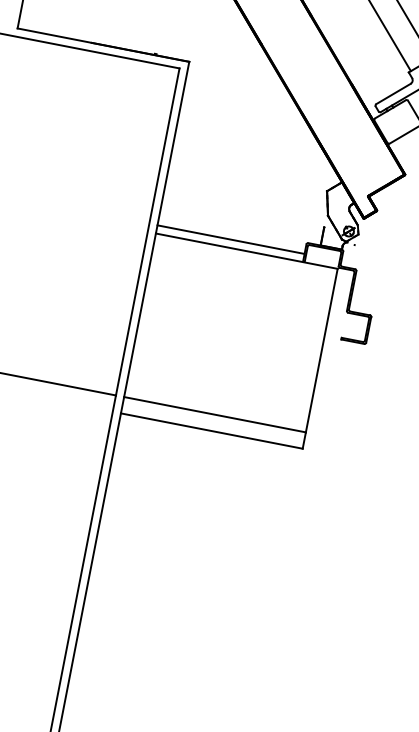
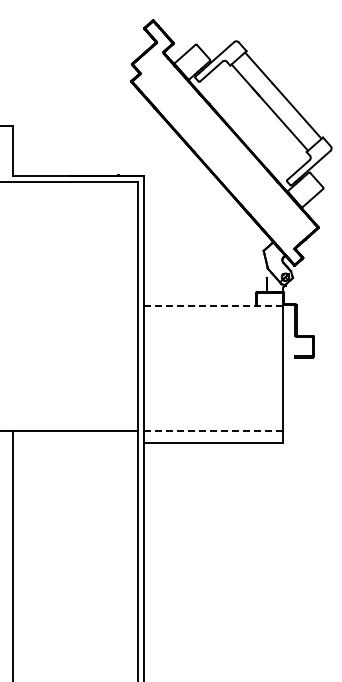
line: (231, 240) -> (200, 300), removed
line: (245, 251) -> (212, 306), solid -> dashed
line: (213, 414) -> (212, 430), solid -> dashed

